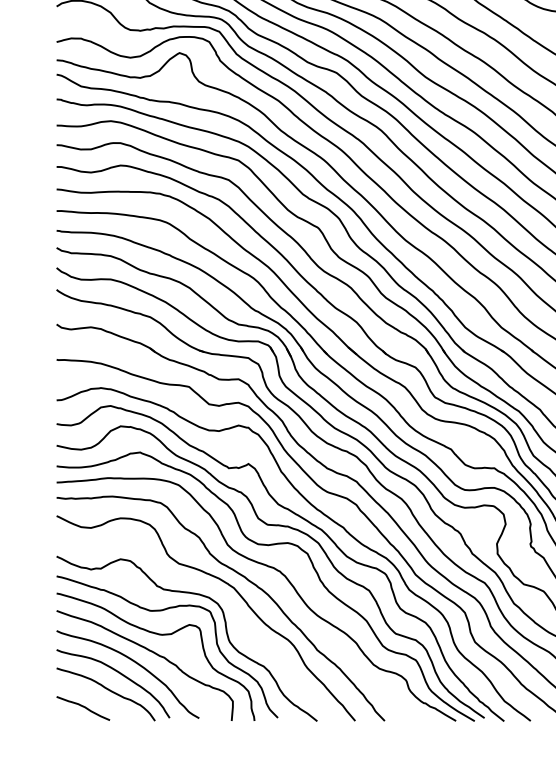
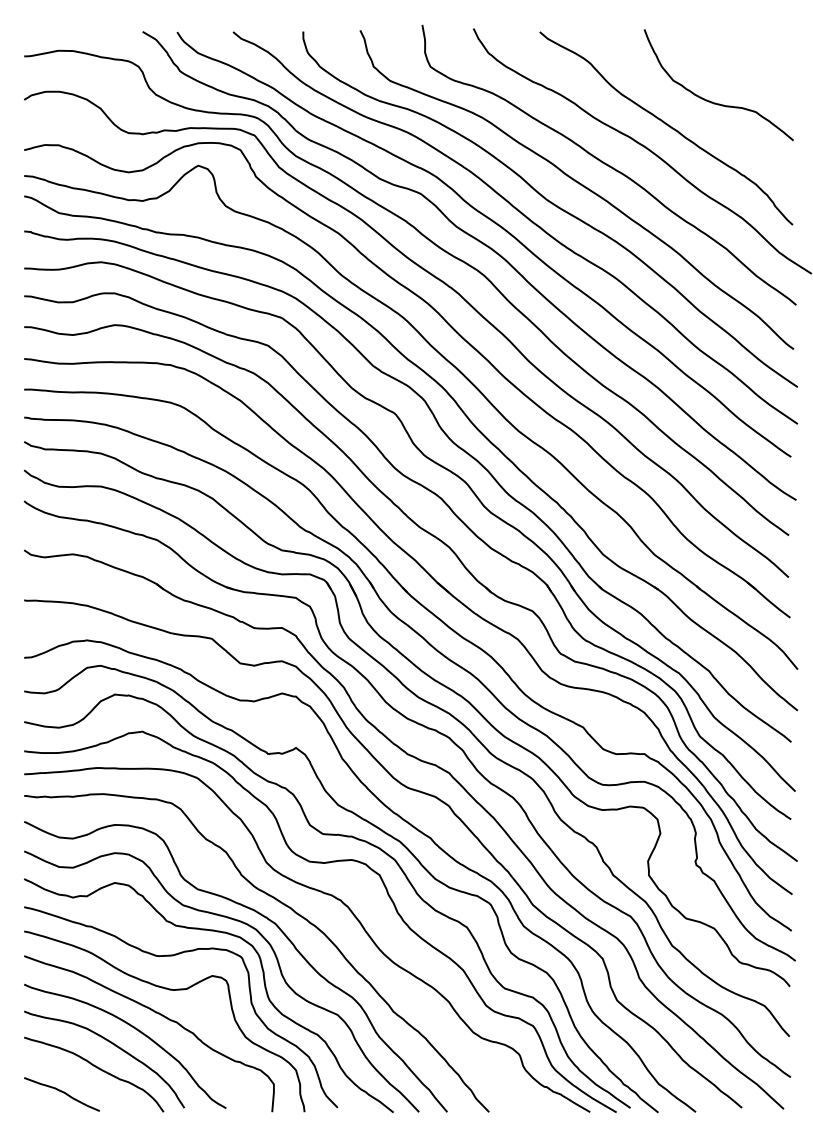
curve: (235, 616) -> (277, 964), added

